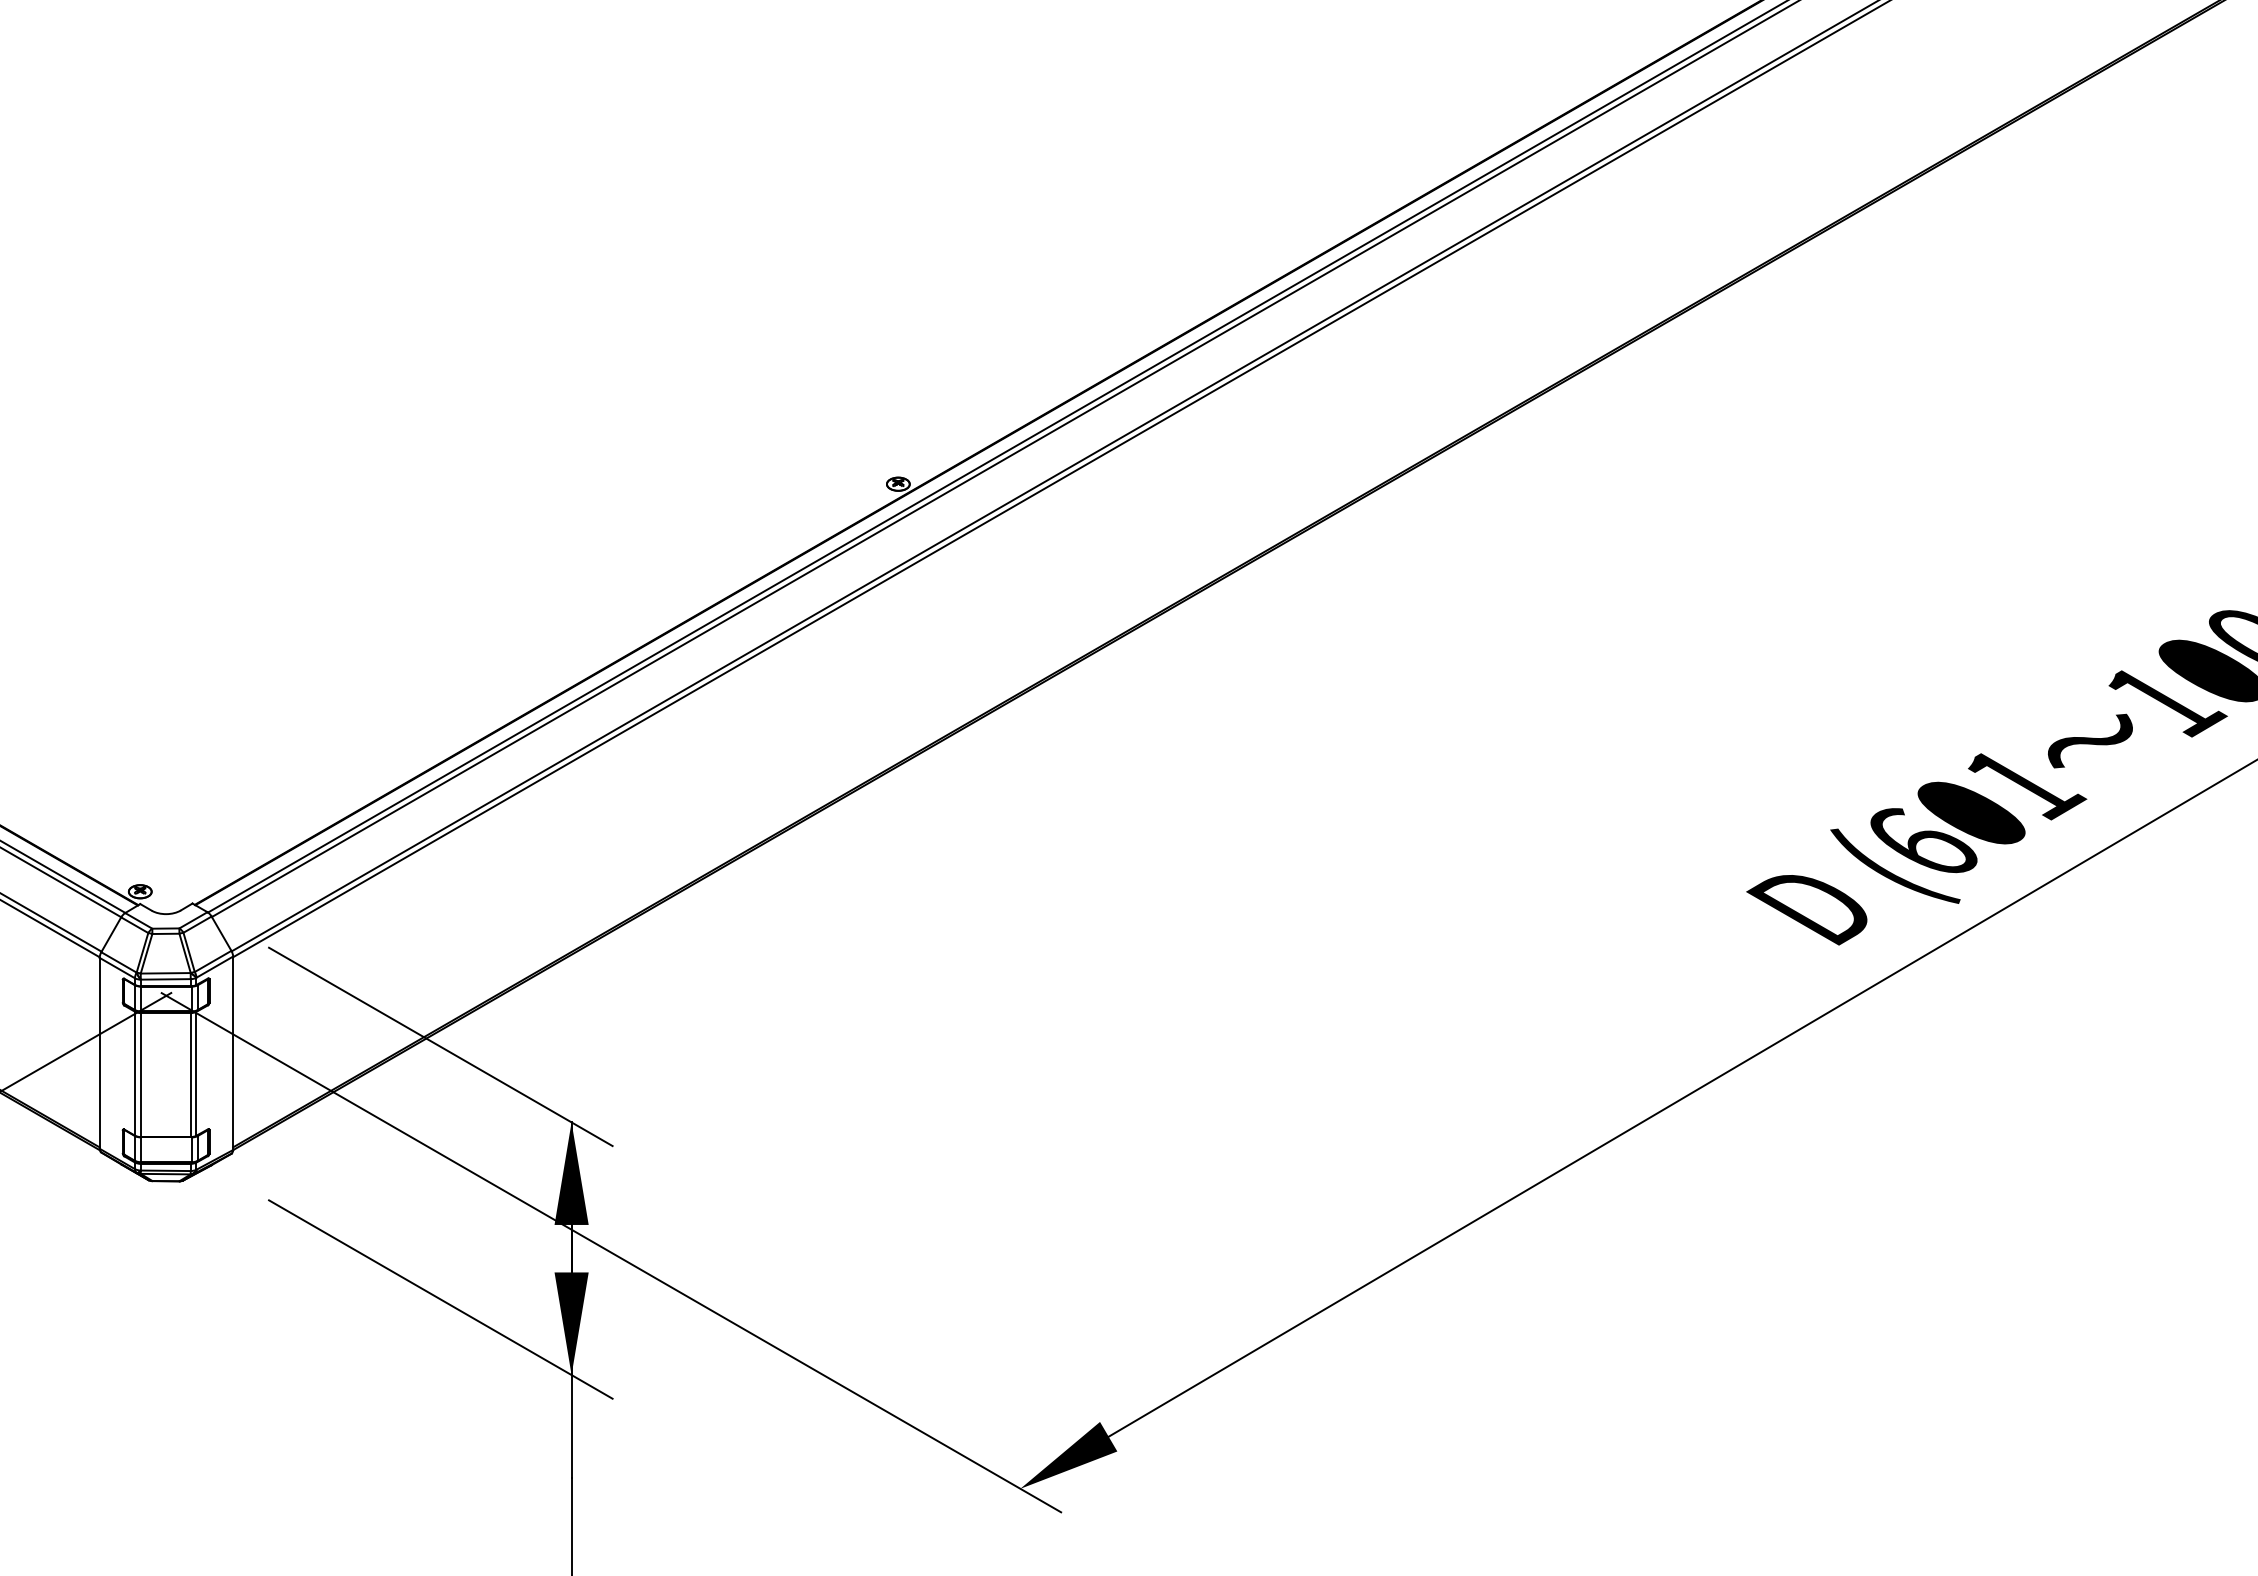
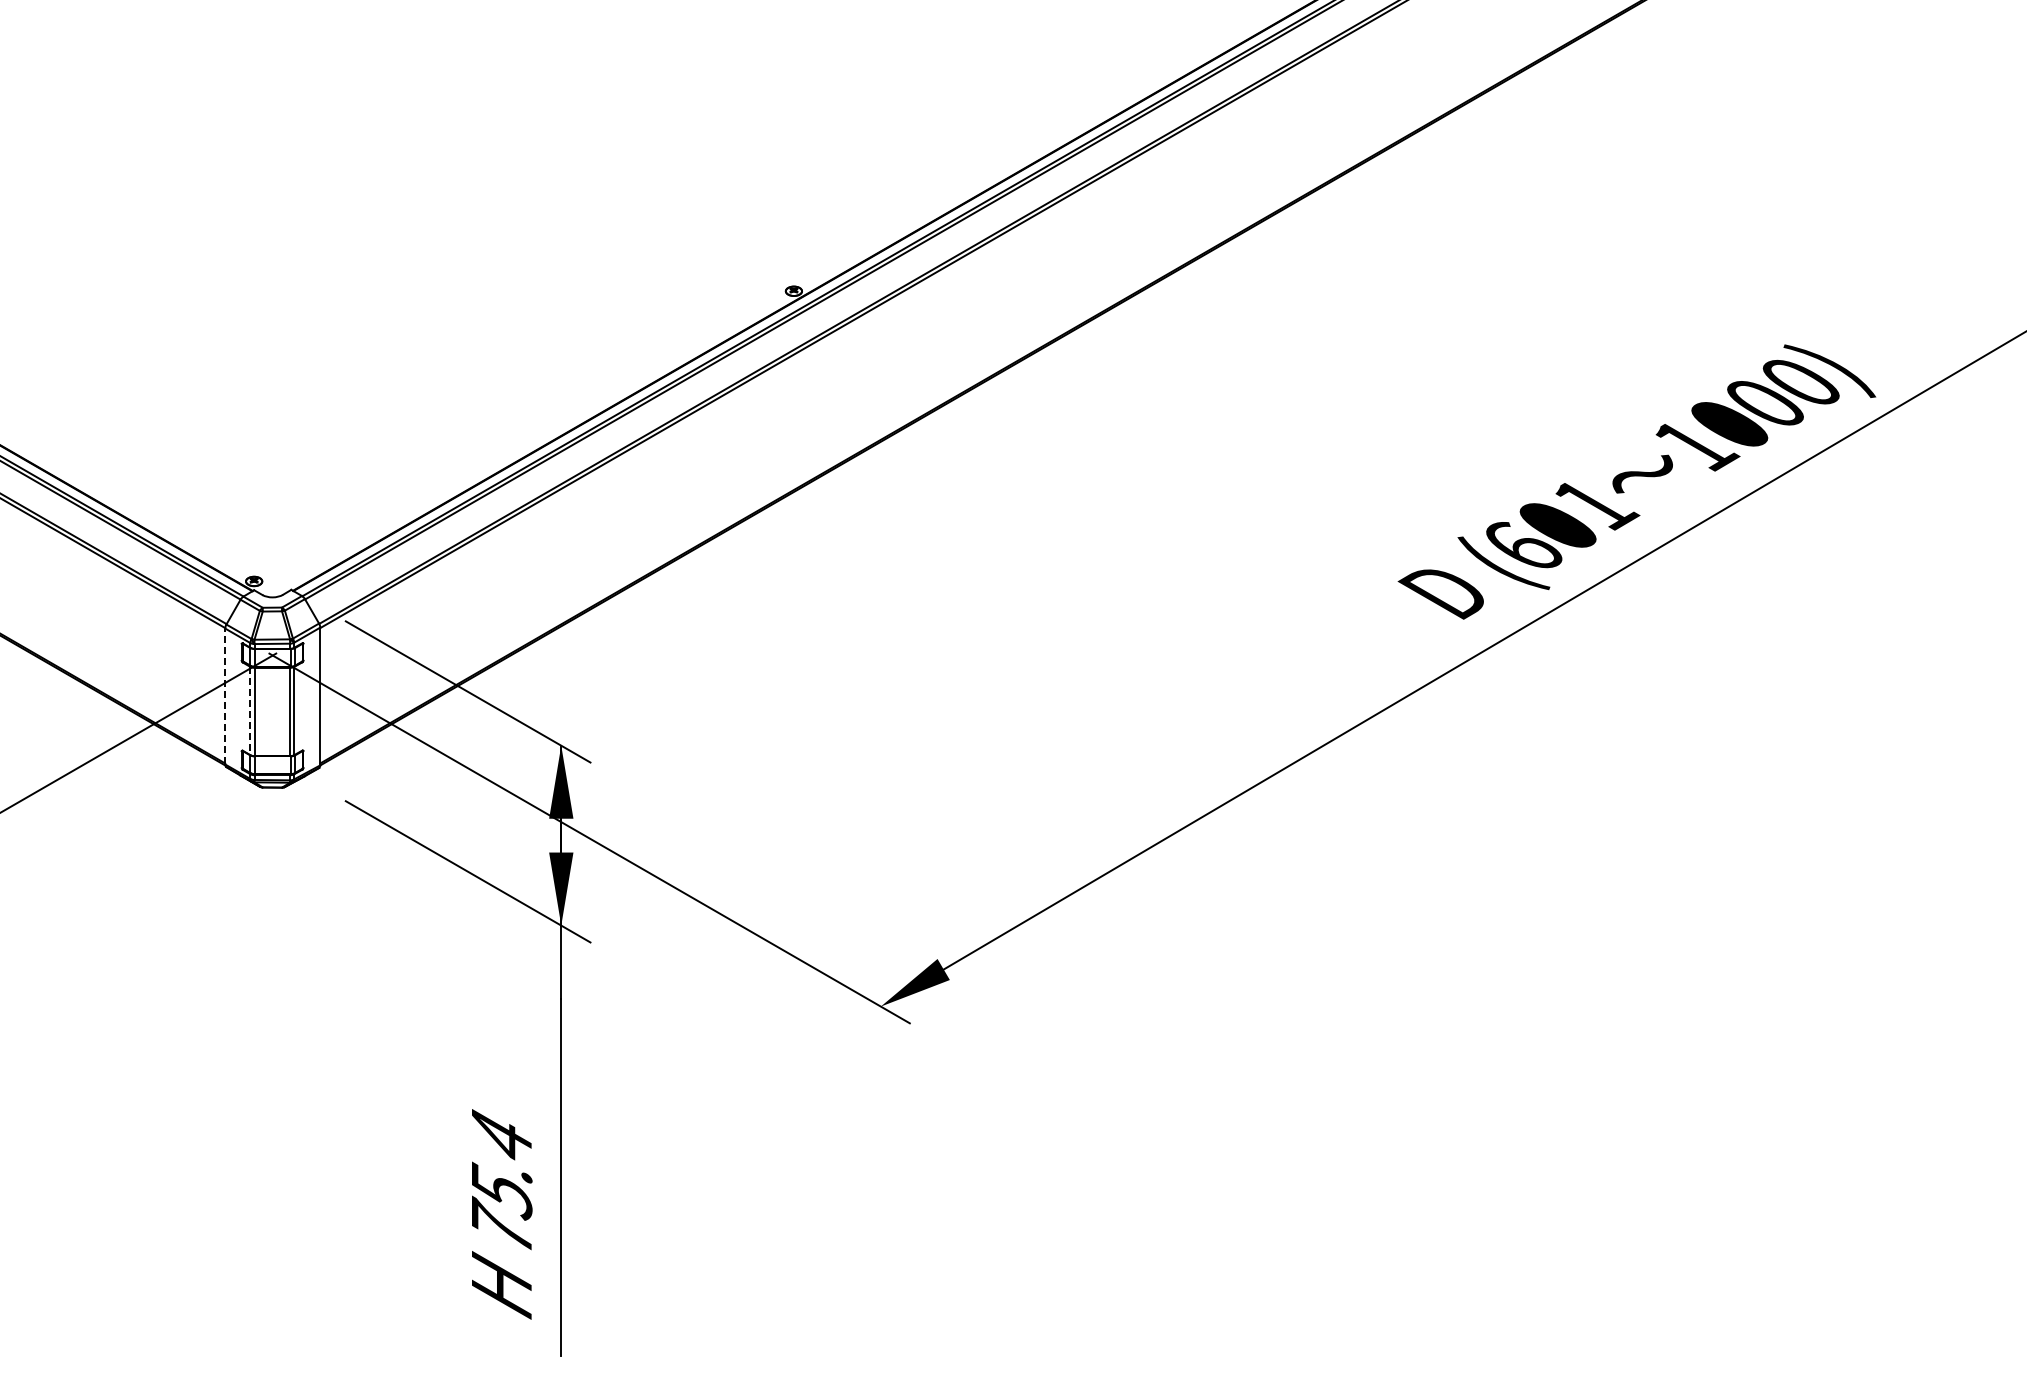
line: (100, 1053) -> (225, 696), solid -> dashed
line: (135, 1074) -> (250, 711), solid -> dashed

